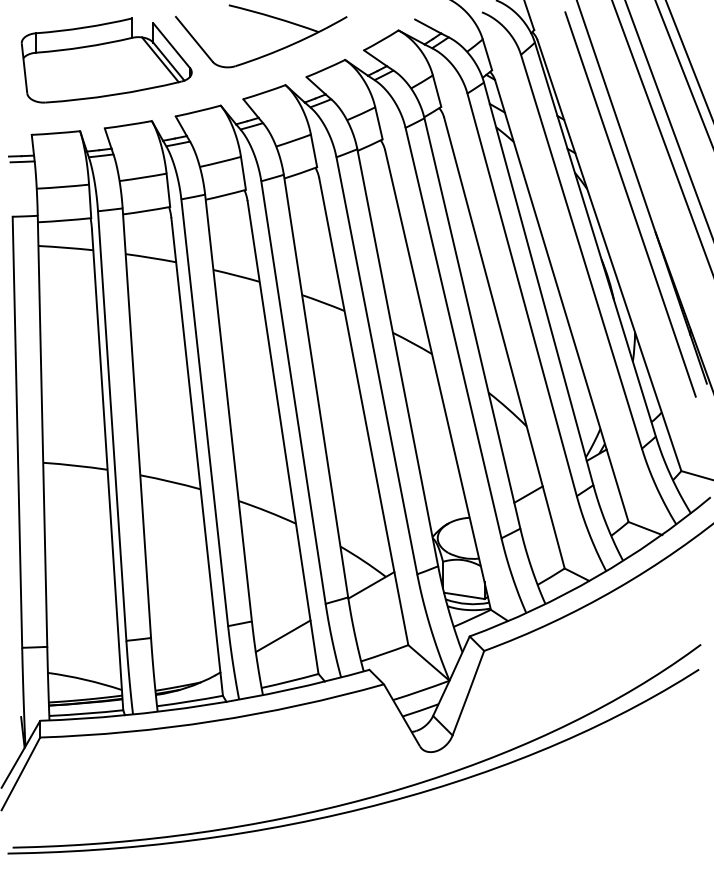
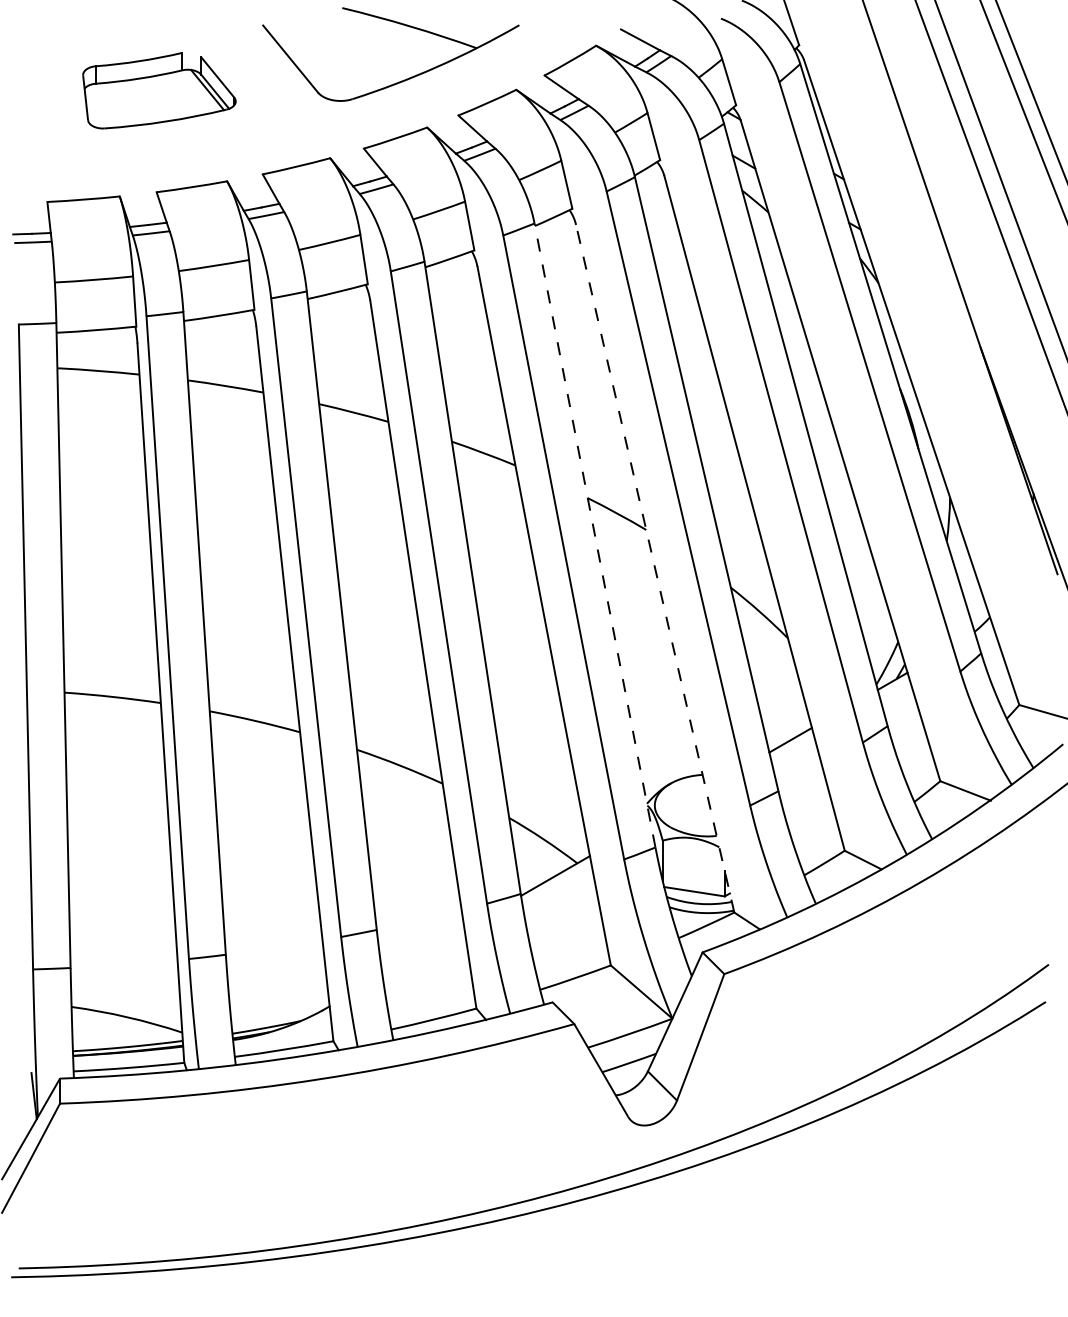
part: (106, 60) -> (159, 90), size x0.6
line: (630, 204) -> (943, 306), removed
line: (397, 357) -> (594, 535), solid -> dashed
line: (438, 380) -> (655, 569), solid -> dashed
line: (282, 636) -> (422, 952), removed

